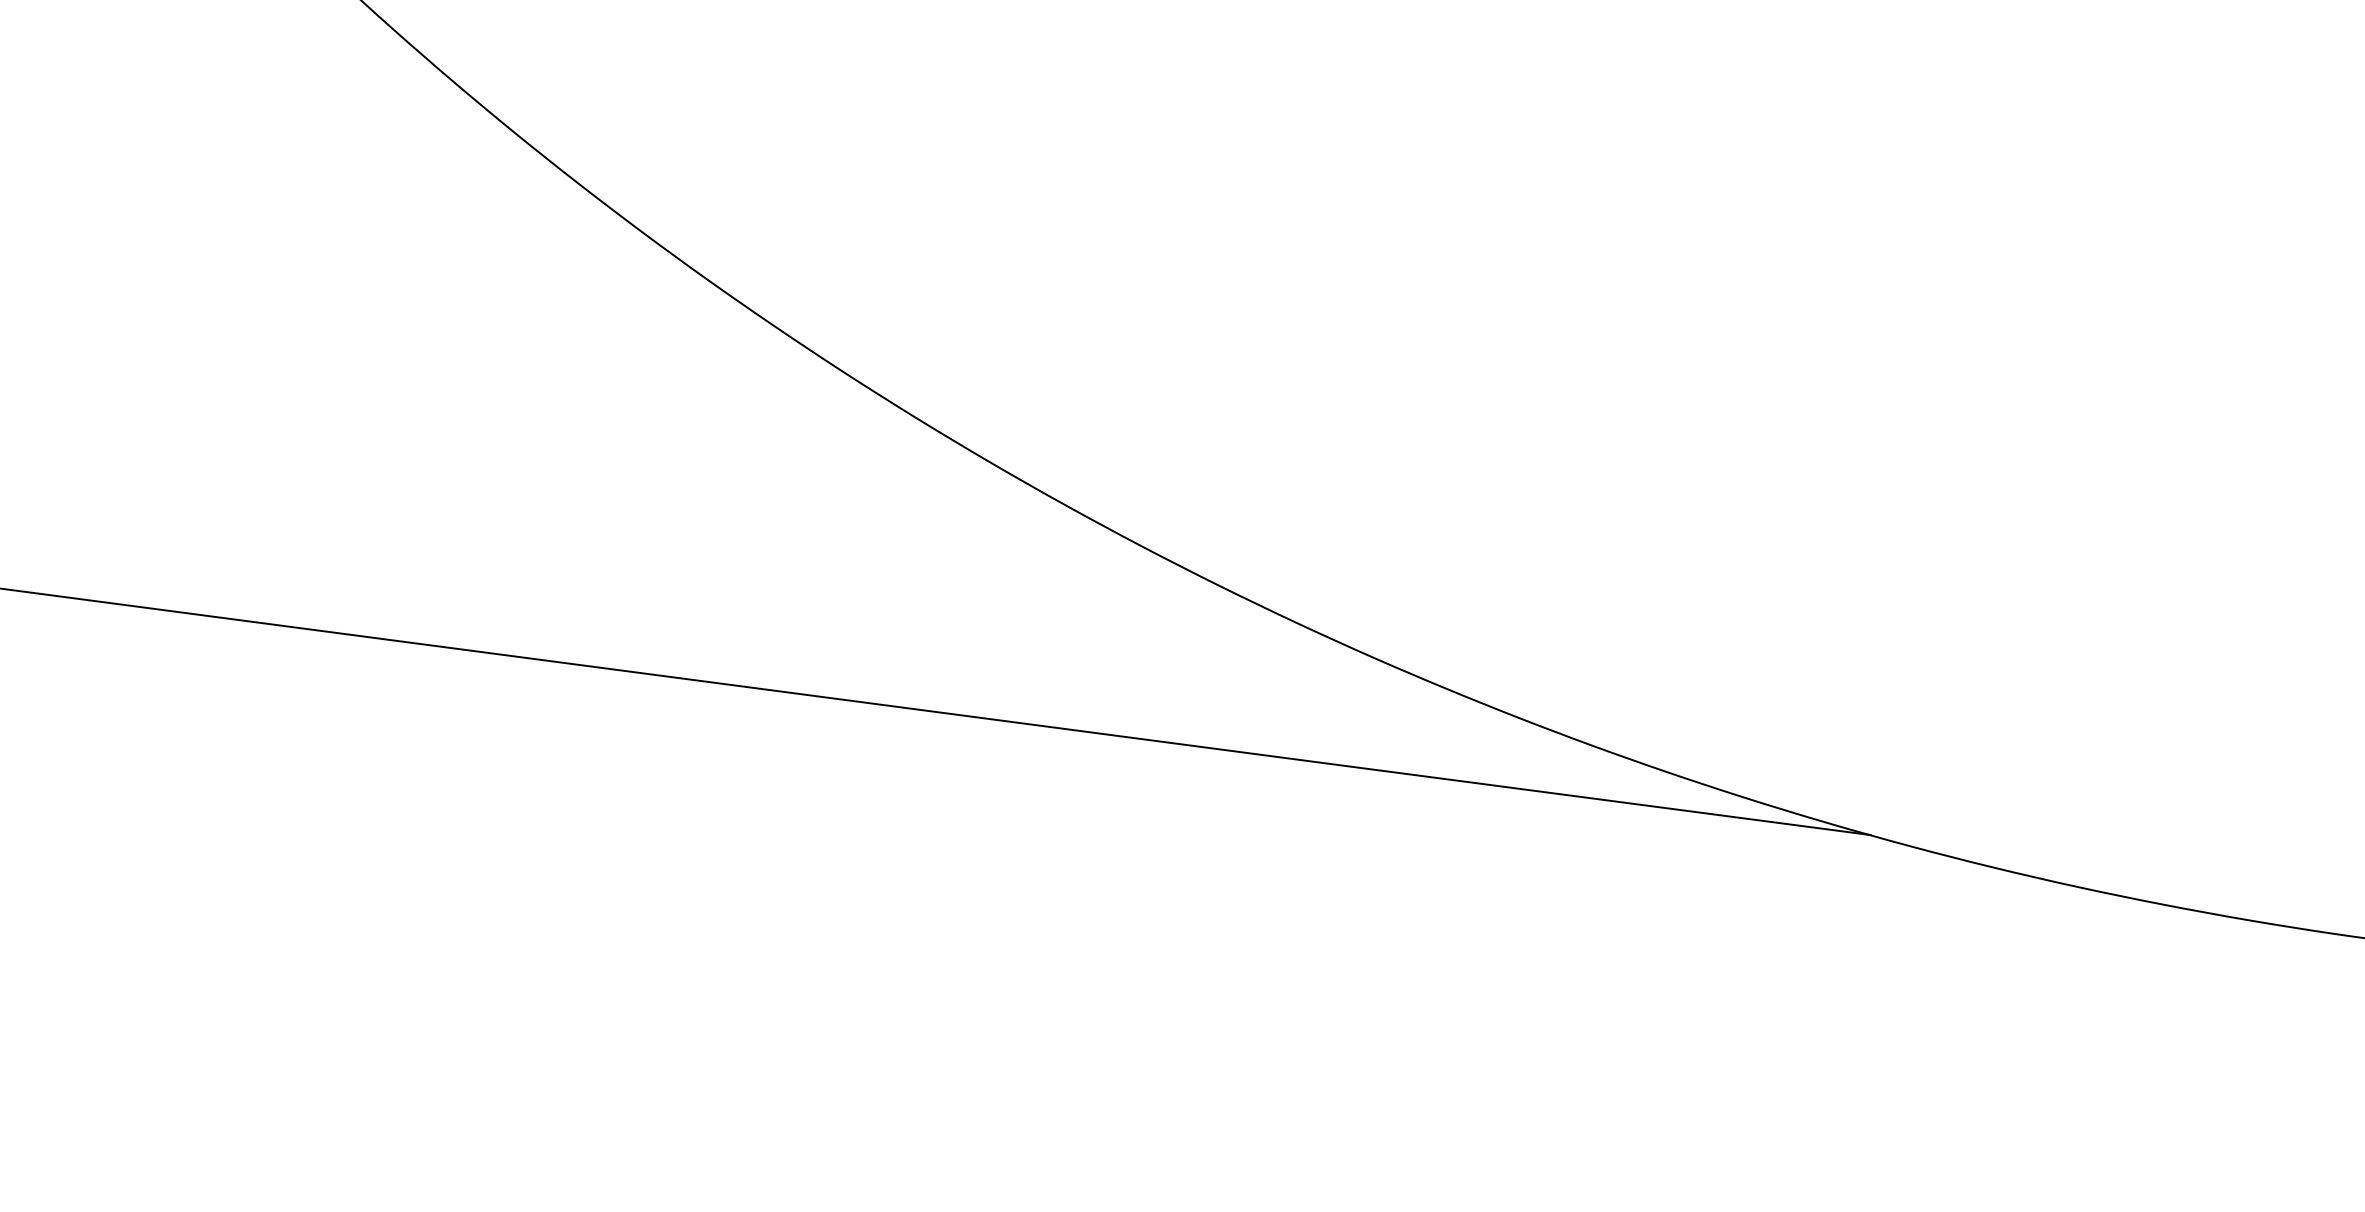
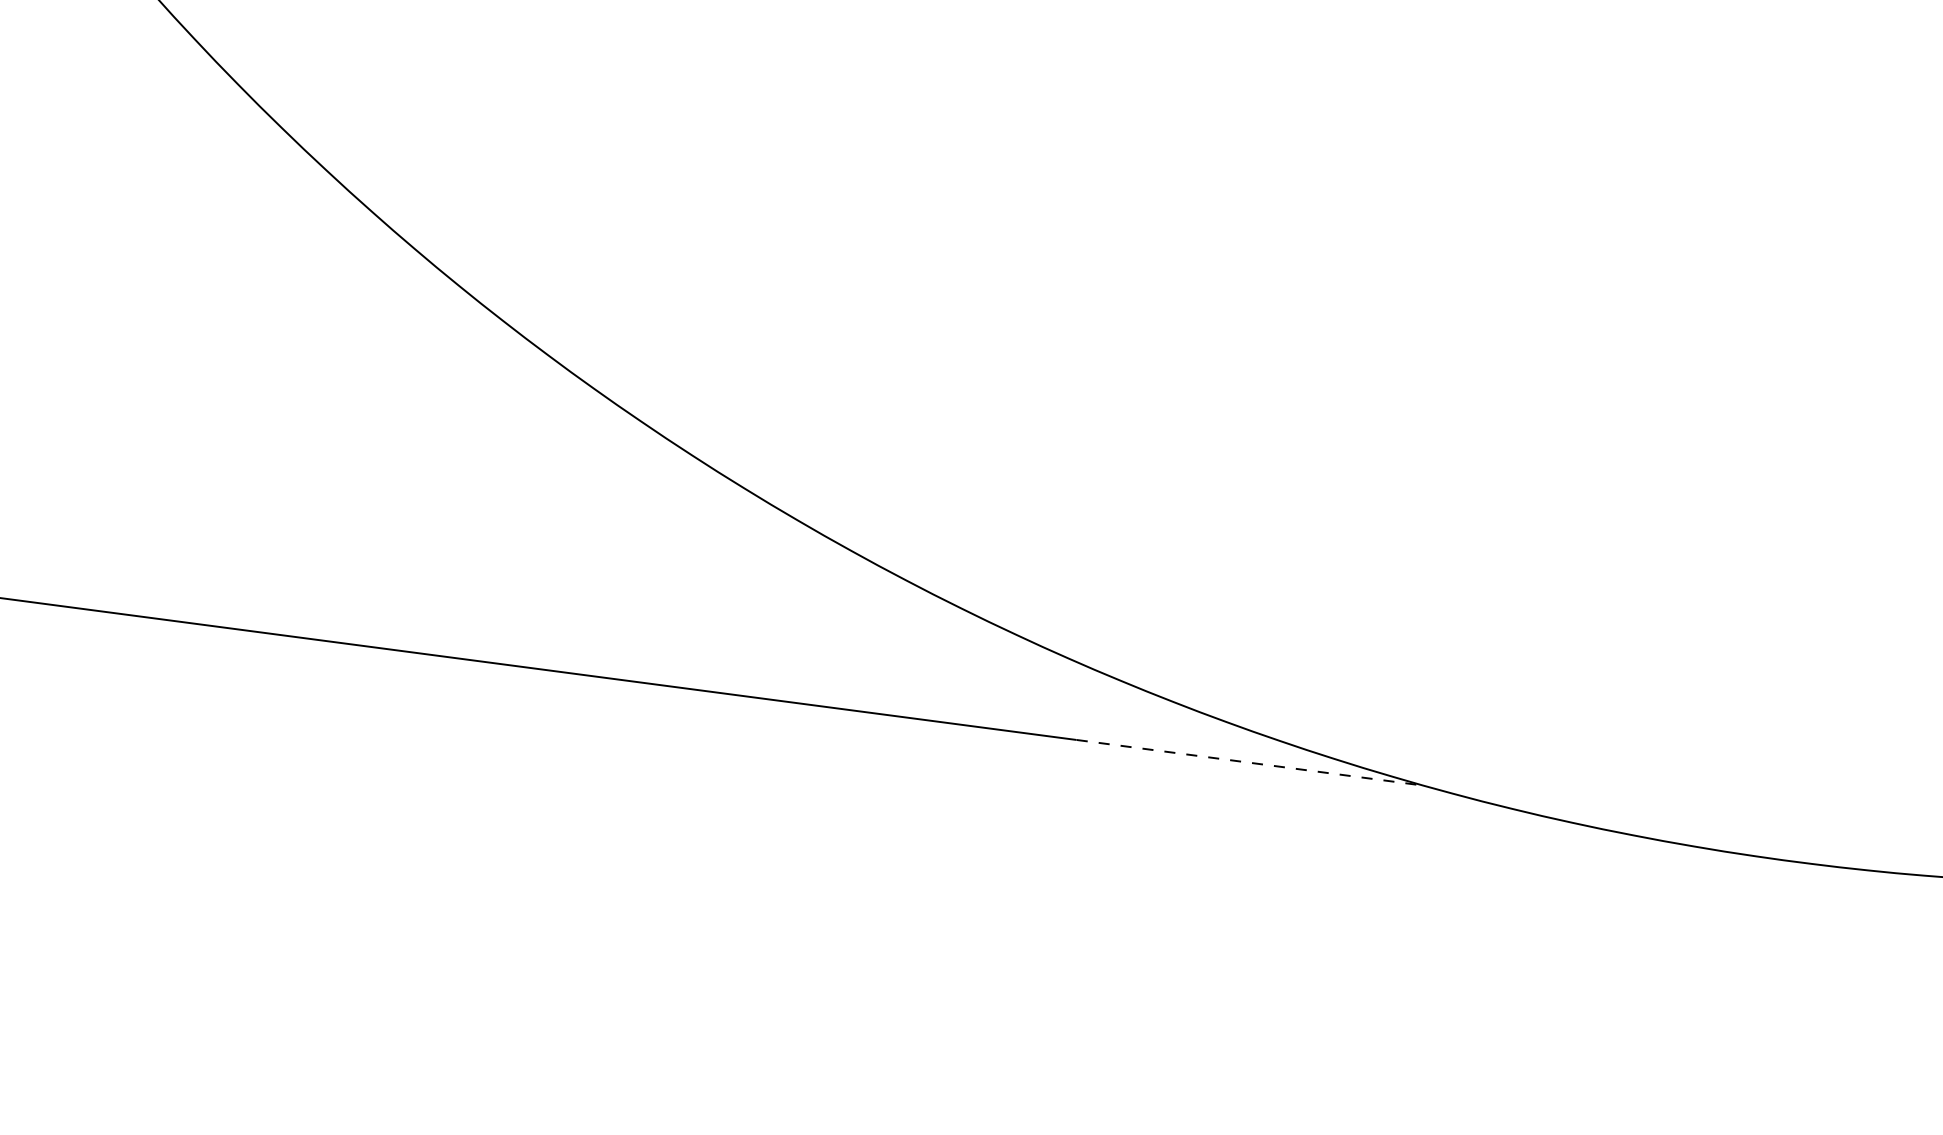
line: (1625, 802) -> (1250, 762), solid -> dashed

